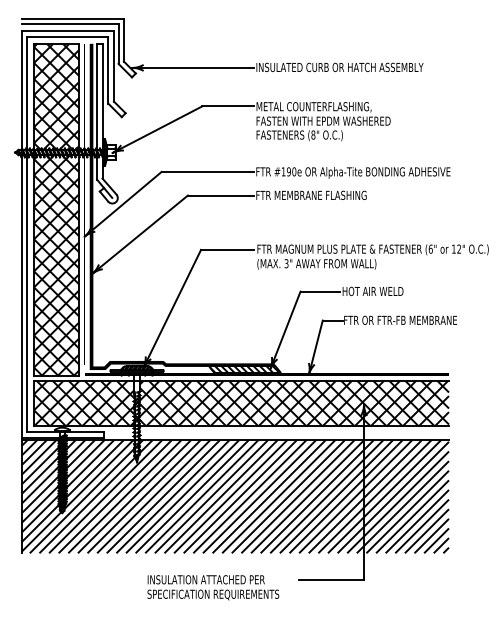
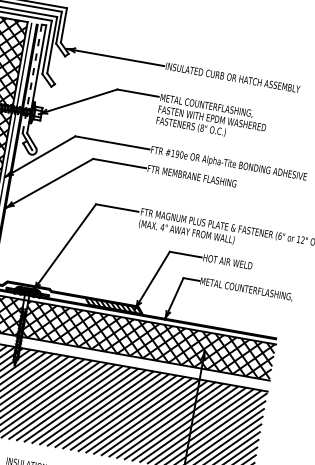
line: (97, 111) -> (32, 78), solid -> dashed
text: (286, 263) -> (162, 227), 3" -> 4"
text: (402, 320) -> (247, 289), FTR OR FTR-FB MEMBRANE -> METAL COUNTERFLASHING,

